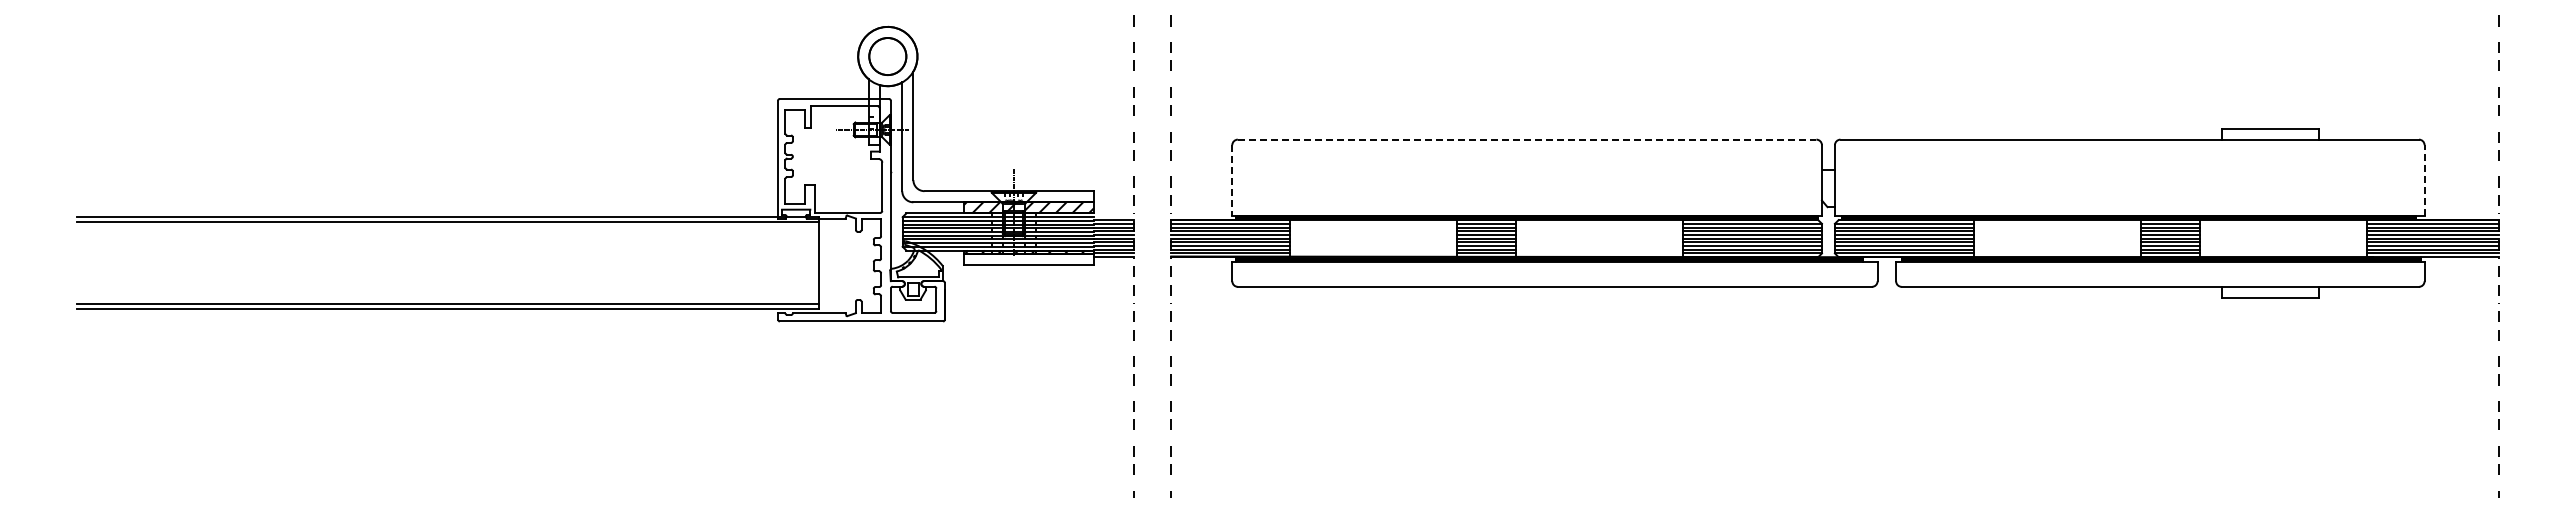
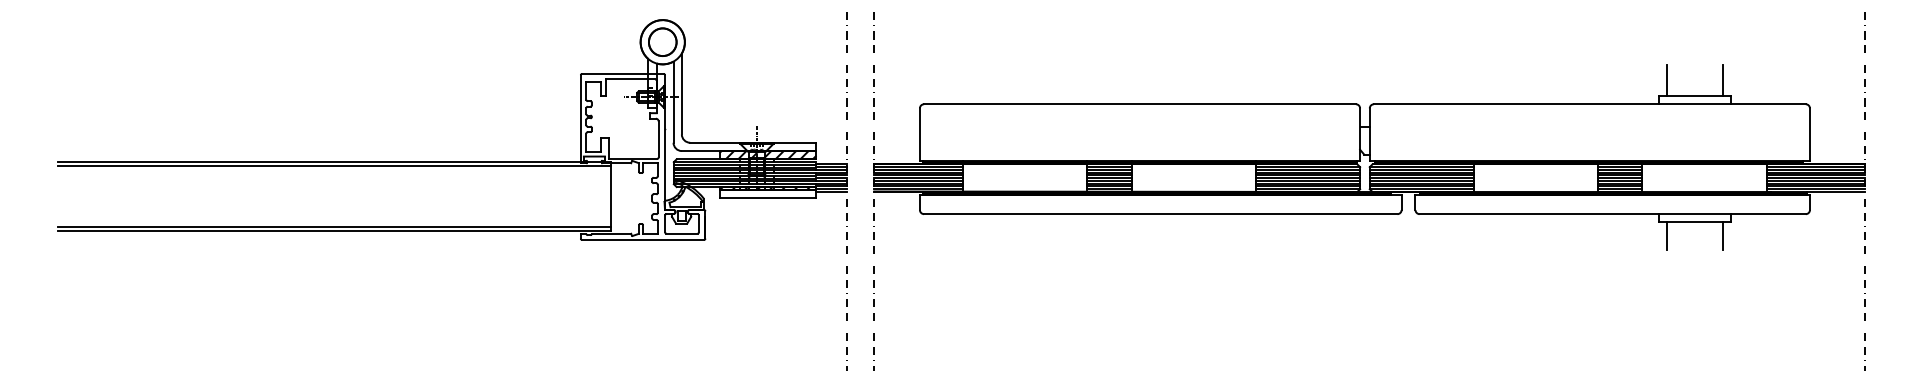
line: (2233, 107) -> (1667, 80), added
line: (2307, 107) -> (1722, 80), added
line: (1527, 139) -> (1140, 104), dashed -> solid
line: (2424, 179) -> (1809, 134), dashed -> solid
line: (1232, 180) -> (920, 134), dashed -> solid
line: (2233, 316) -> (1667, 236), added
line: (2307, 316) -> (1722, 236), added

